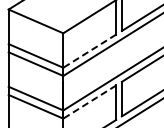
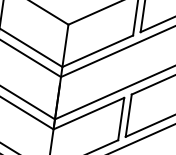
line: (89, 51) -> (97, 51), dashed -> solid
line: (89, 102) -> (88, 114), dashed -> solid

